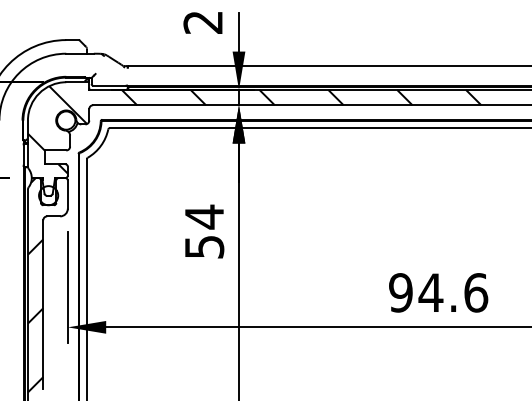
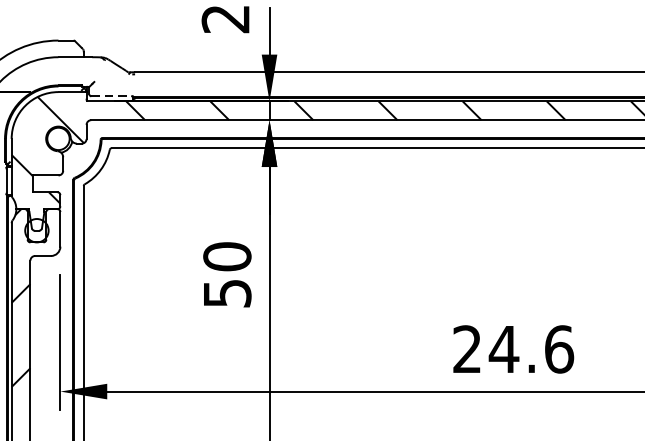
line: (109, 85) -> (111, 96), solid -> dashed
text: (204, 216) -> (227, 256), 54 -> 50
text: (400, 292) -> (466, 348), 94.6 -> 24.6

